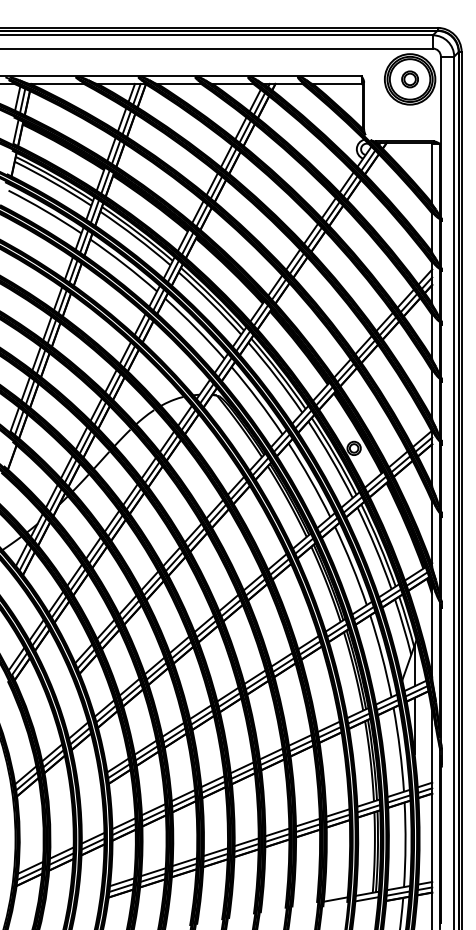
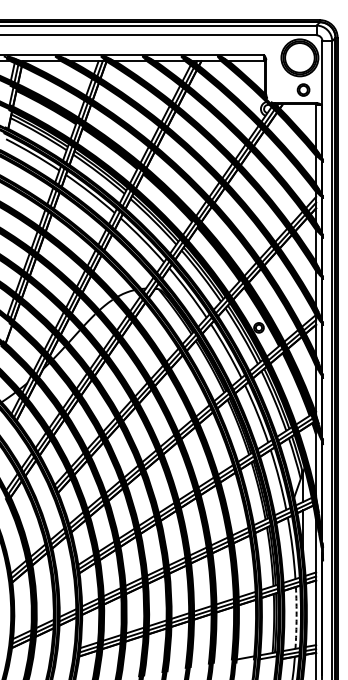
part: (409, 79) -> (303, 90), moved
arc: (405, 844) -> (296, 617), solid -> dashed

